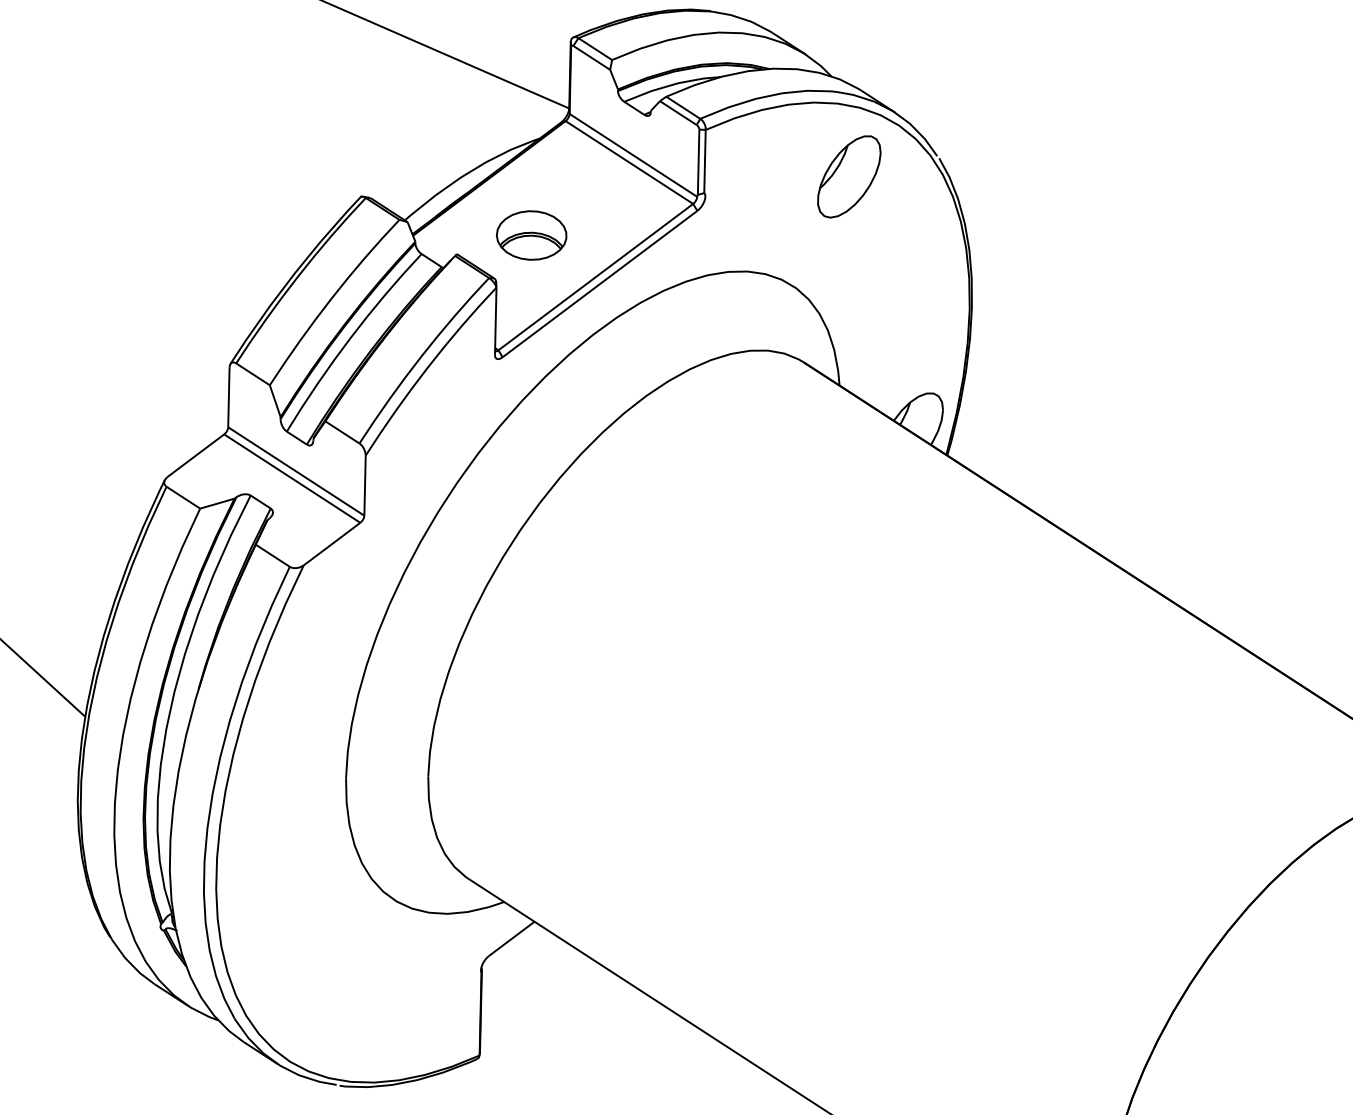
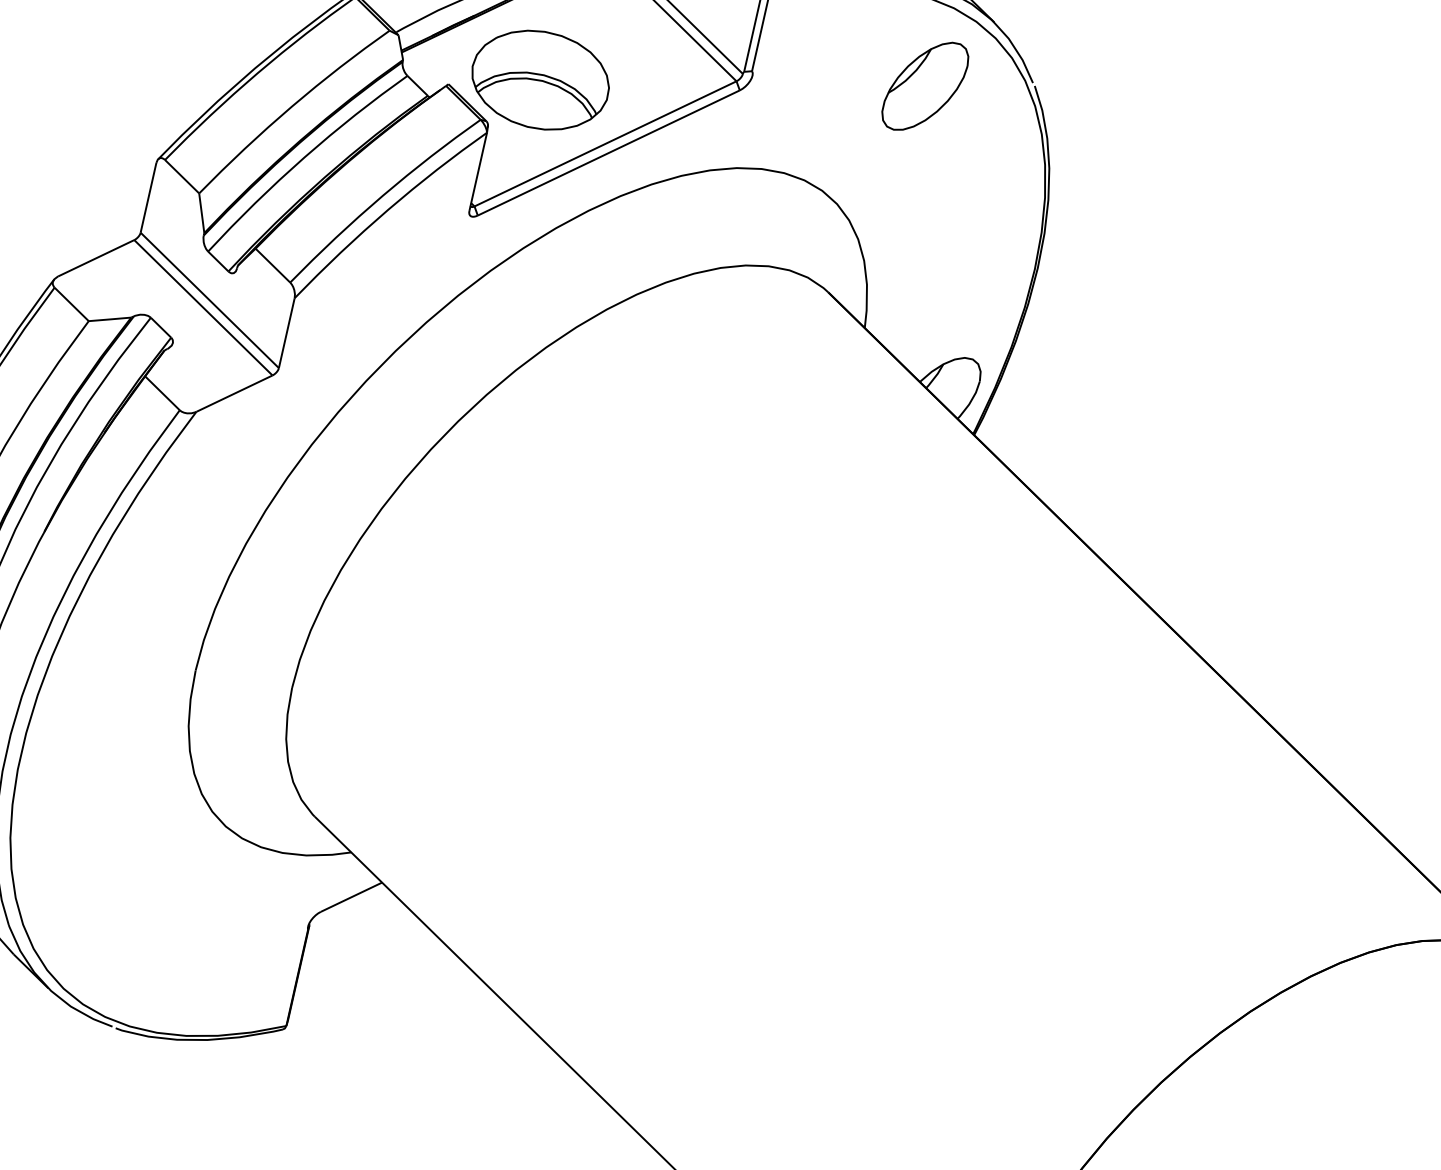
part: (531, 235) -> (540, 80), size x1.67

